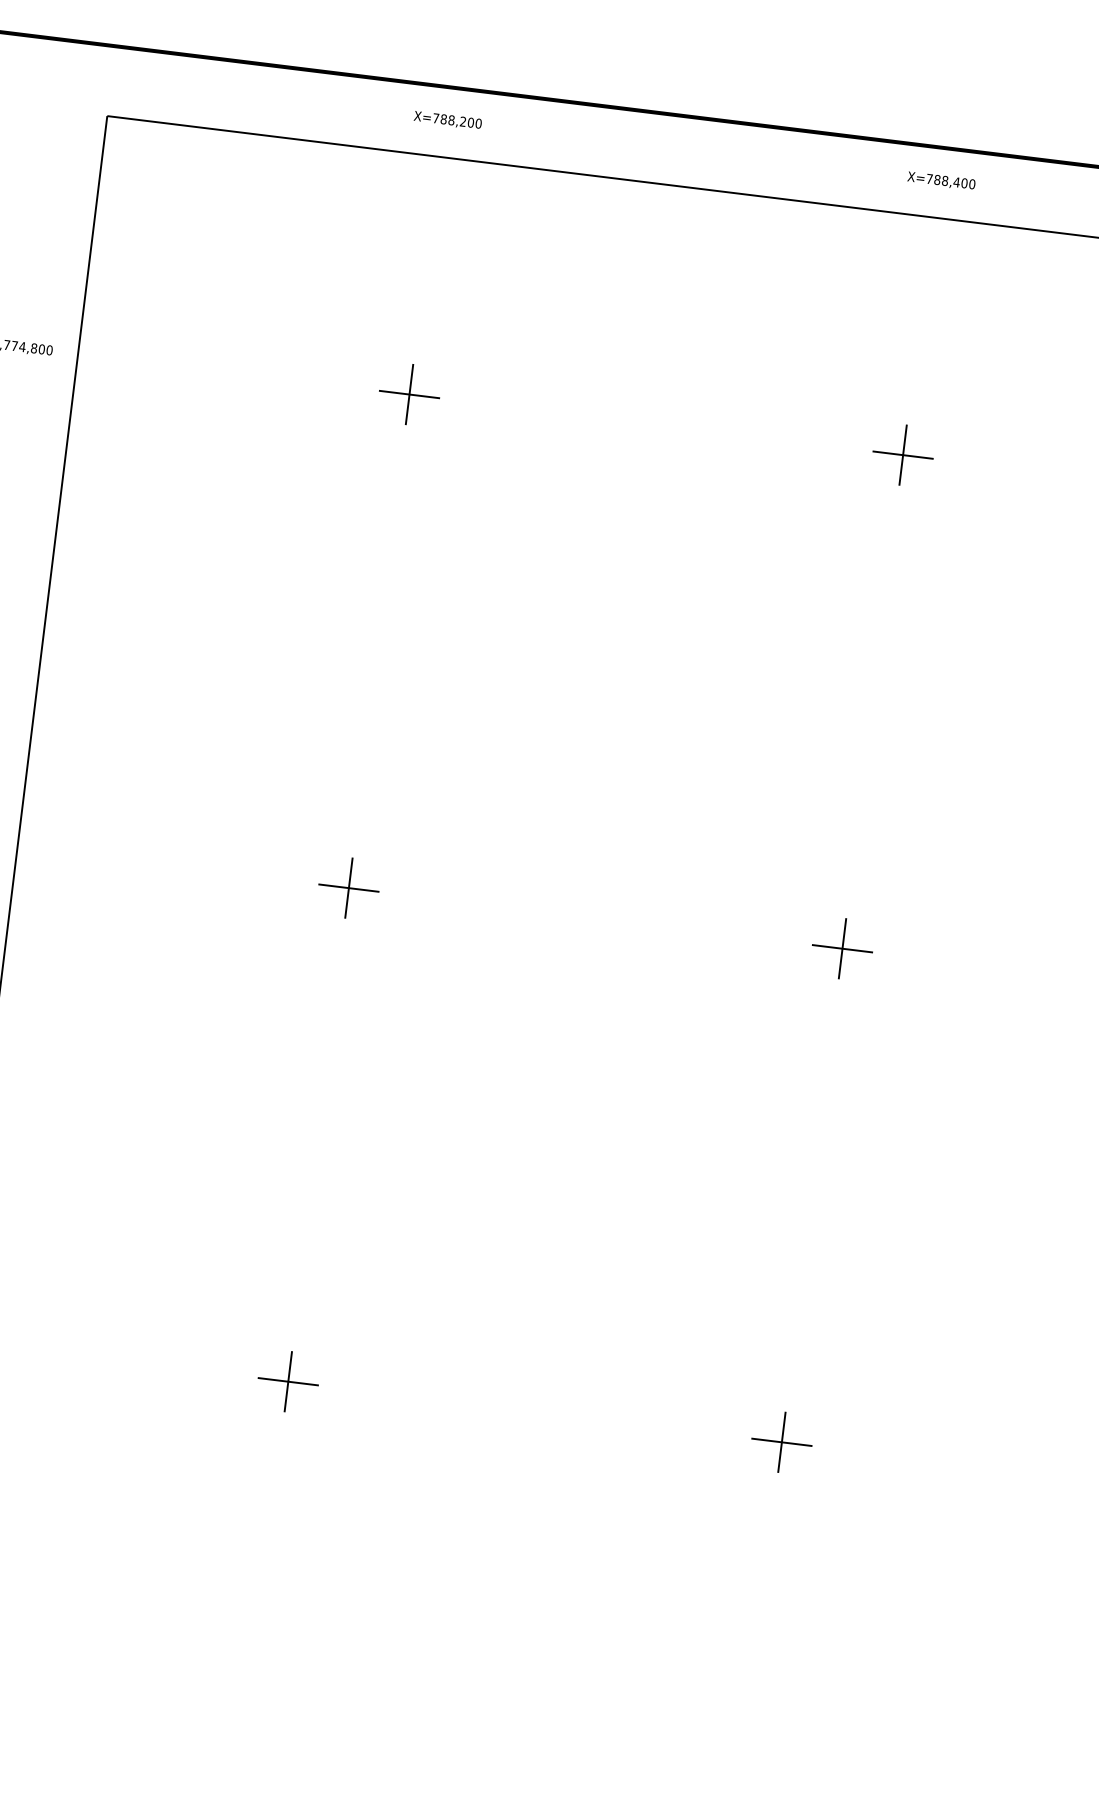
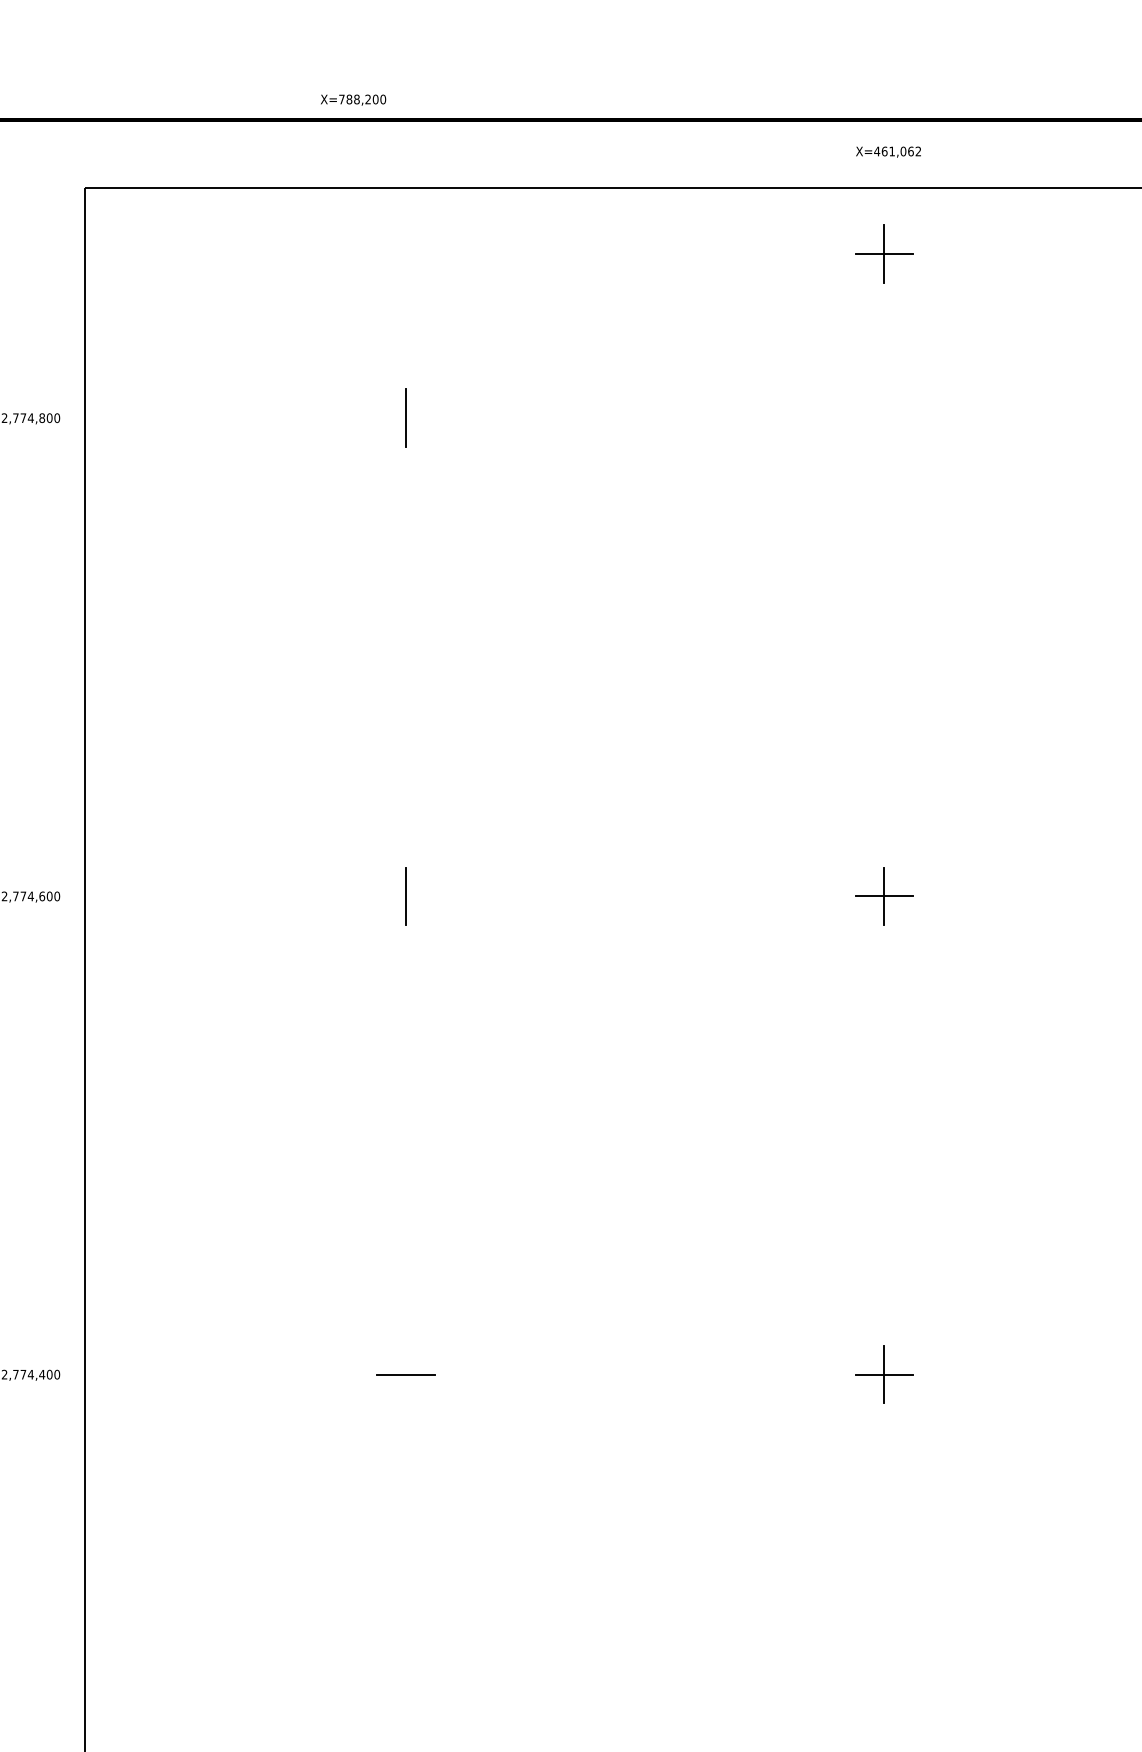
text: (448, 119) -> (353, 99), moved
text: (950, 181) -> (897, 151), X=788,400 -> X=461,062
line: (409, 394) -> (405, 418), removed
part: (903, 454) -> (884, 253), moved
line: (348, 888) -> (405, 896), removed
line: (287, 1381) -> (405, 1374), removed

